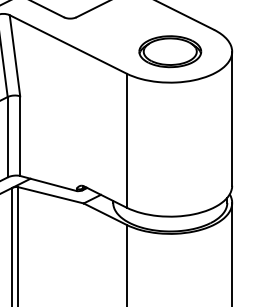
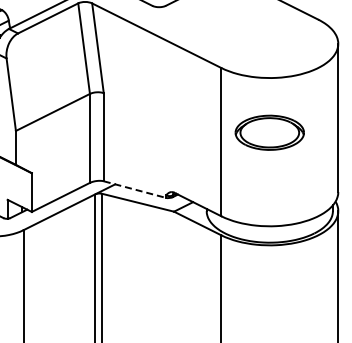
part: (170, 51) -> (269, 132), moved
line: (48, 183) -> (135, 189), solid -> dashed

